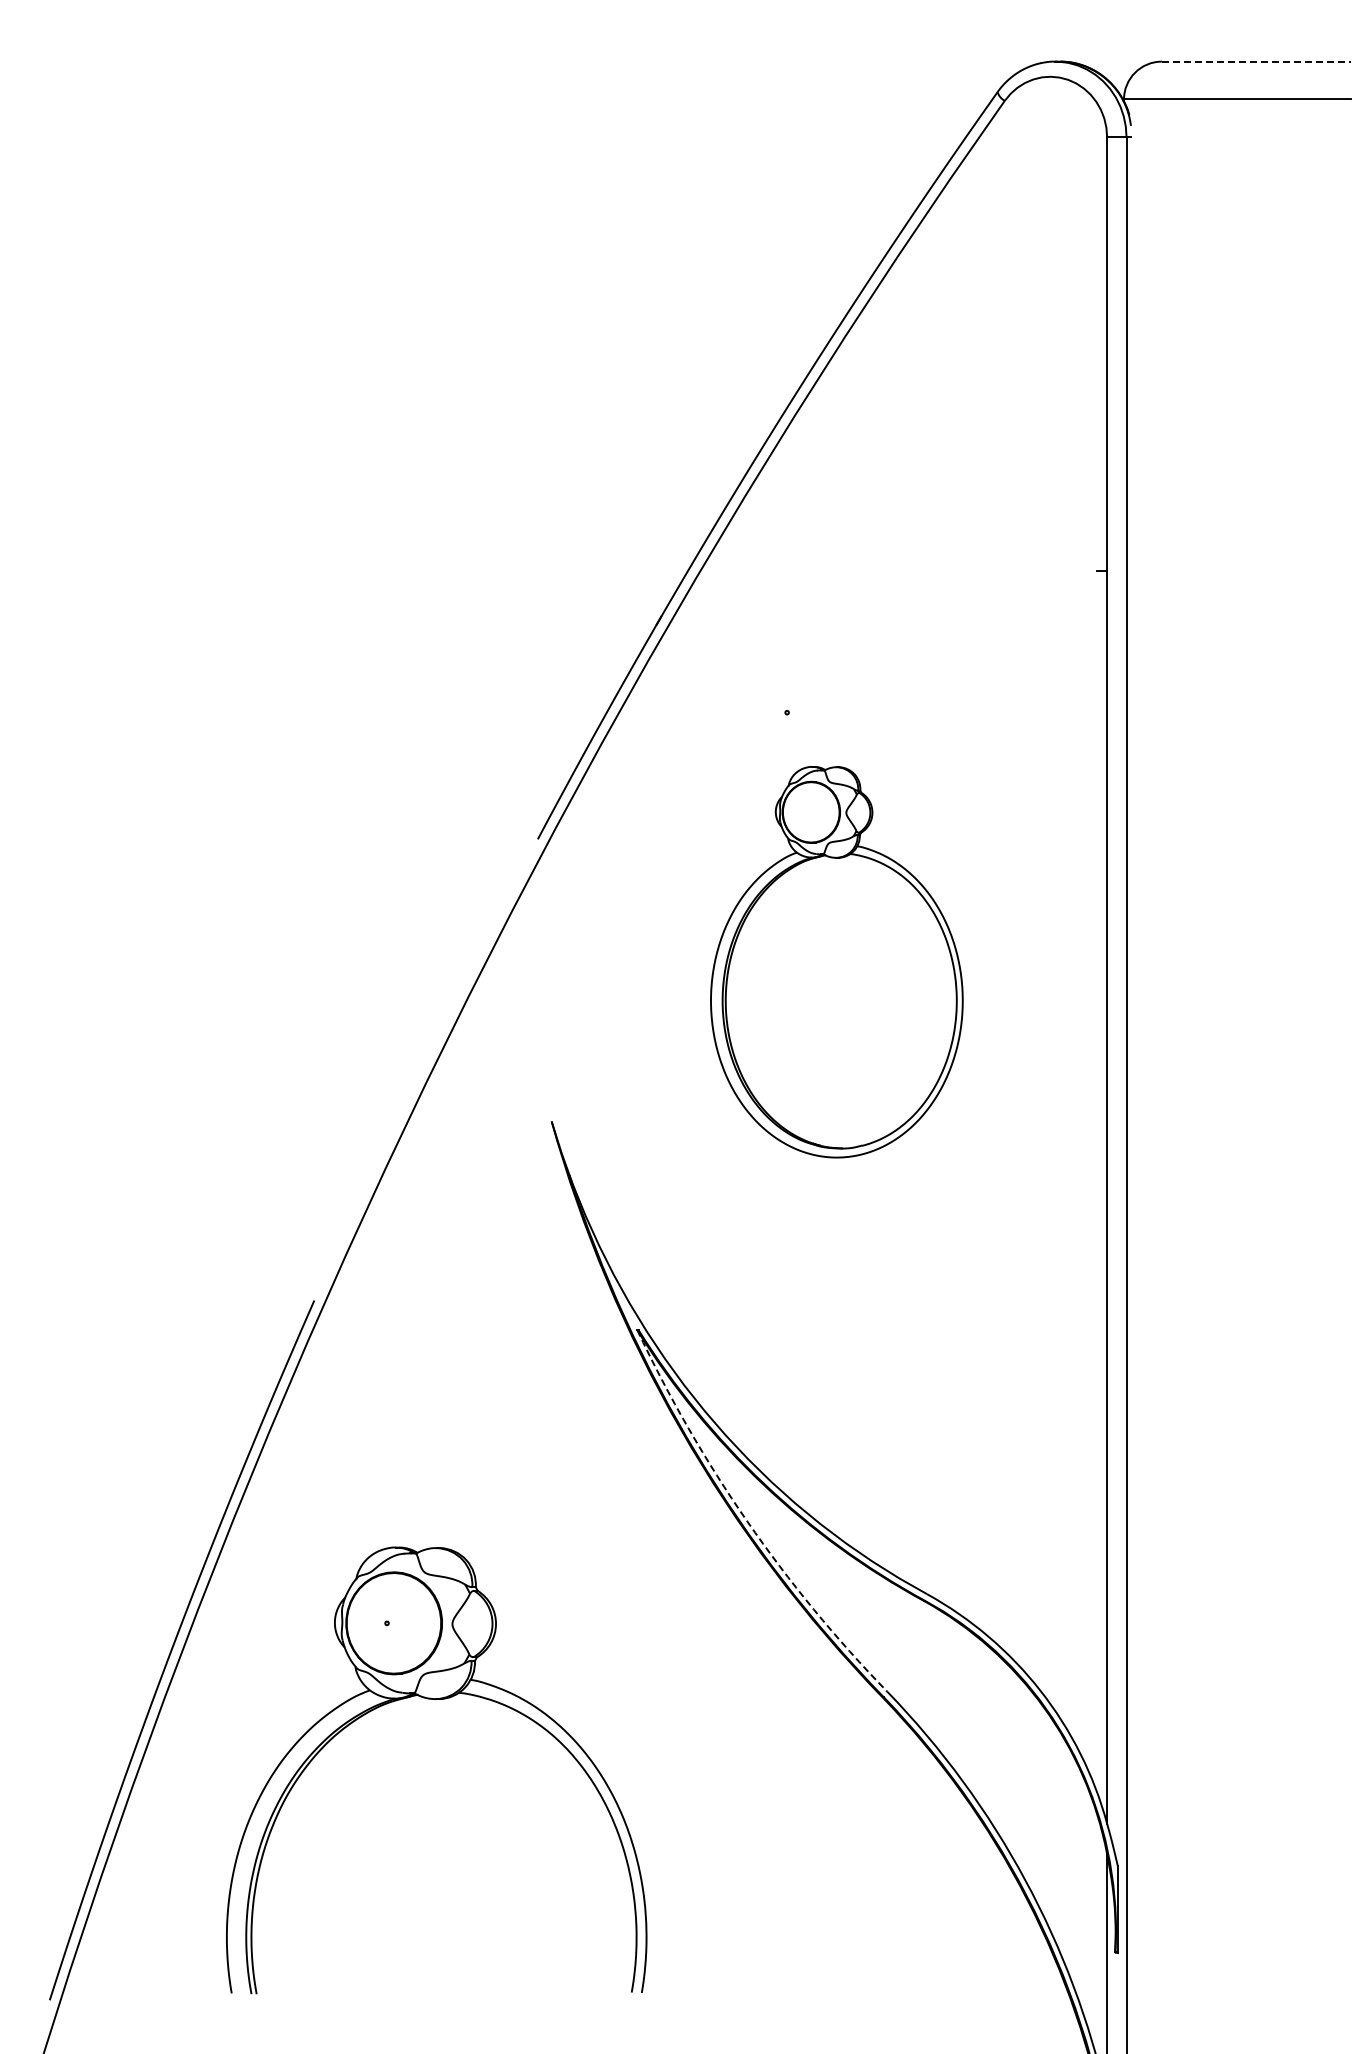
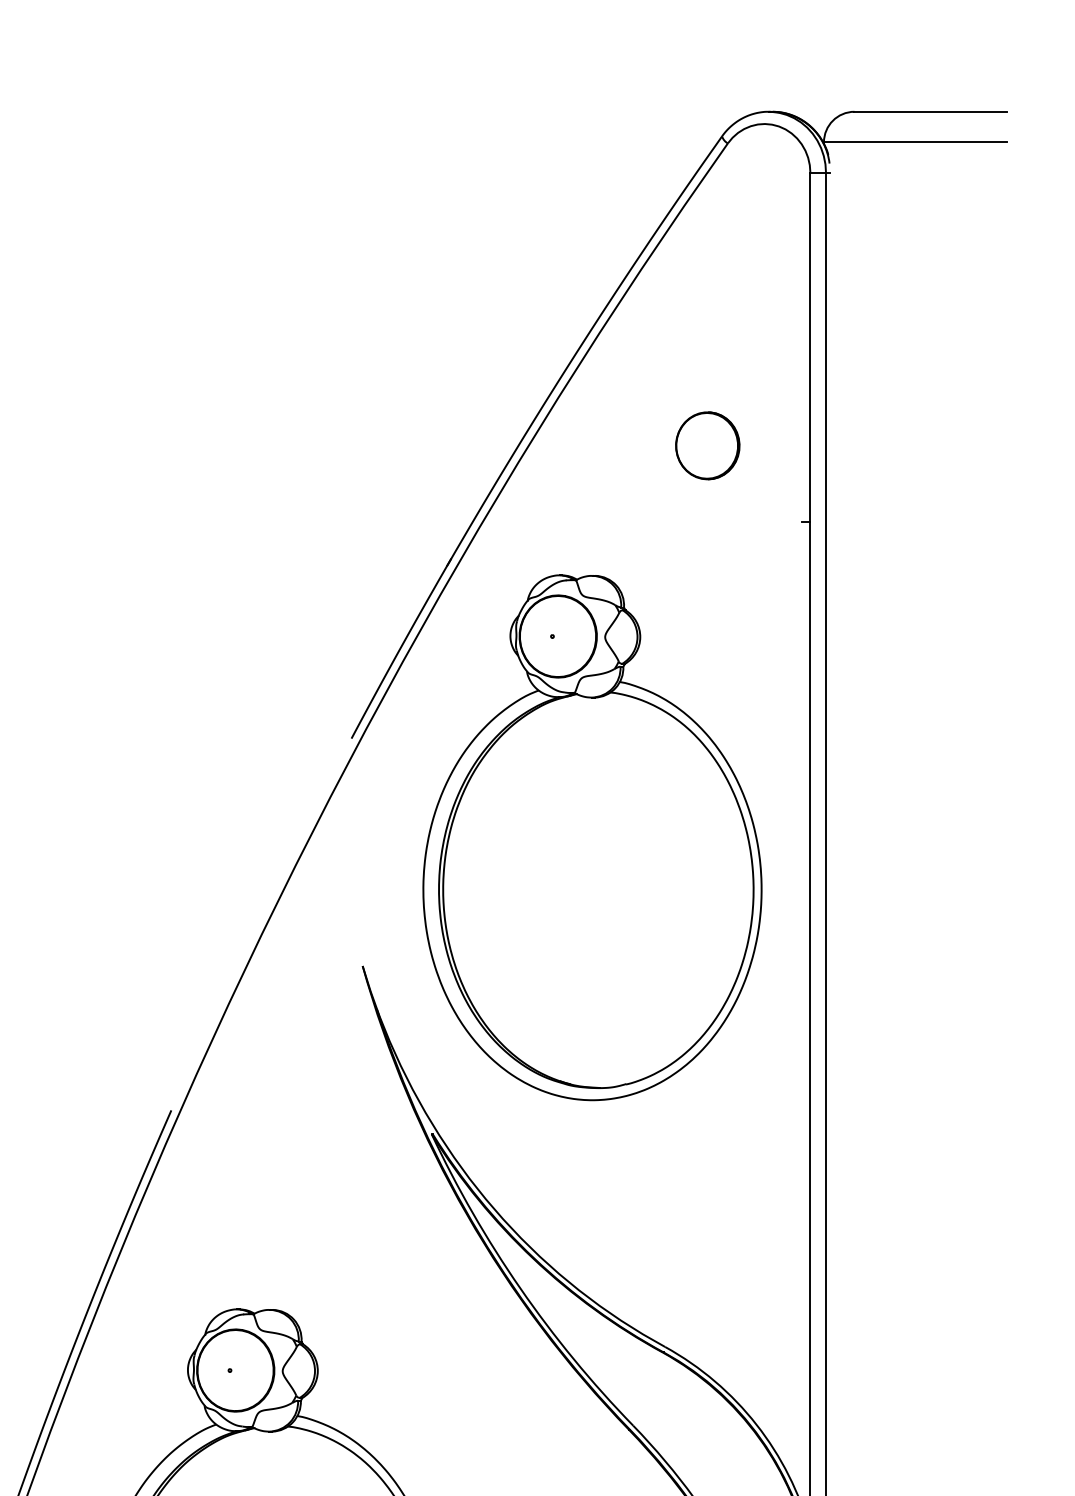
line: (1256, 61) -> (930, 111), dashed -> solid
part: (979, 475) -> (707, 445), added
part: (836, 961) -> (592, 837), size x1.67
arc: (747, 1521) -> (520, 1288), dashed -> solid

